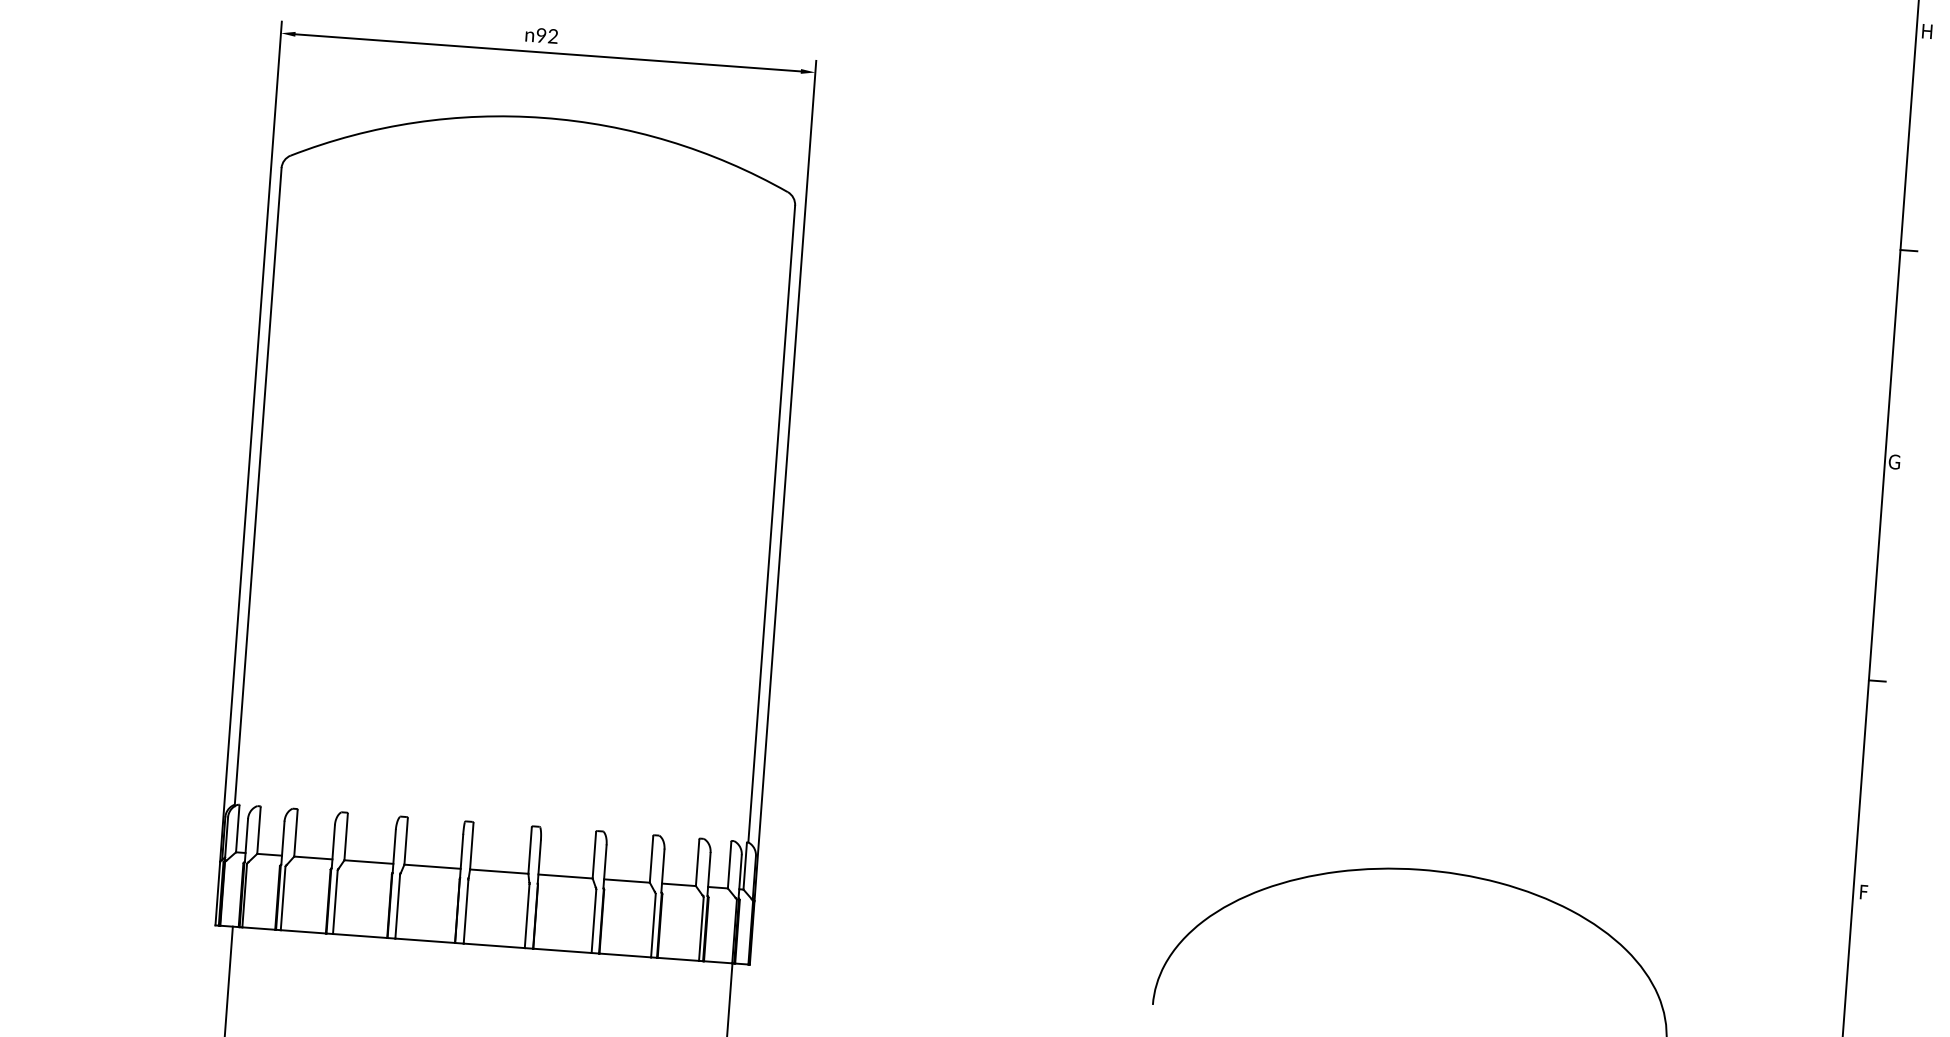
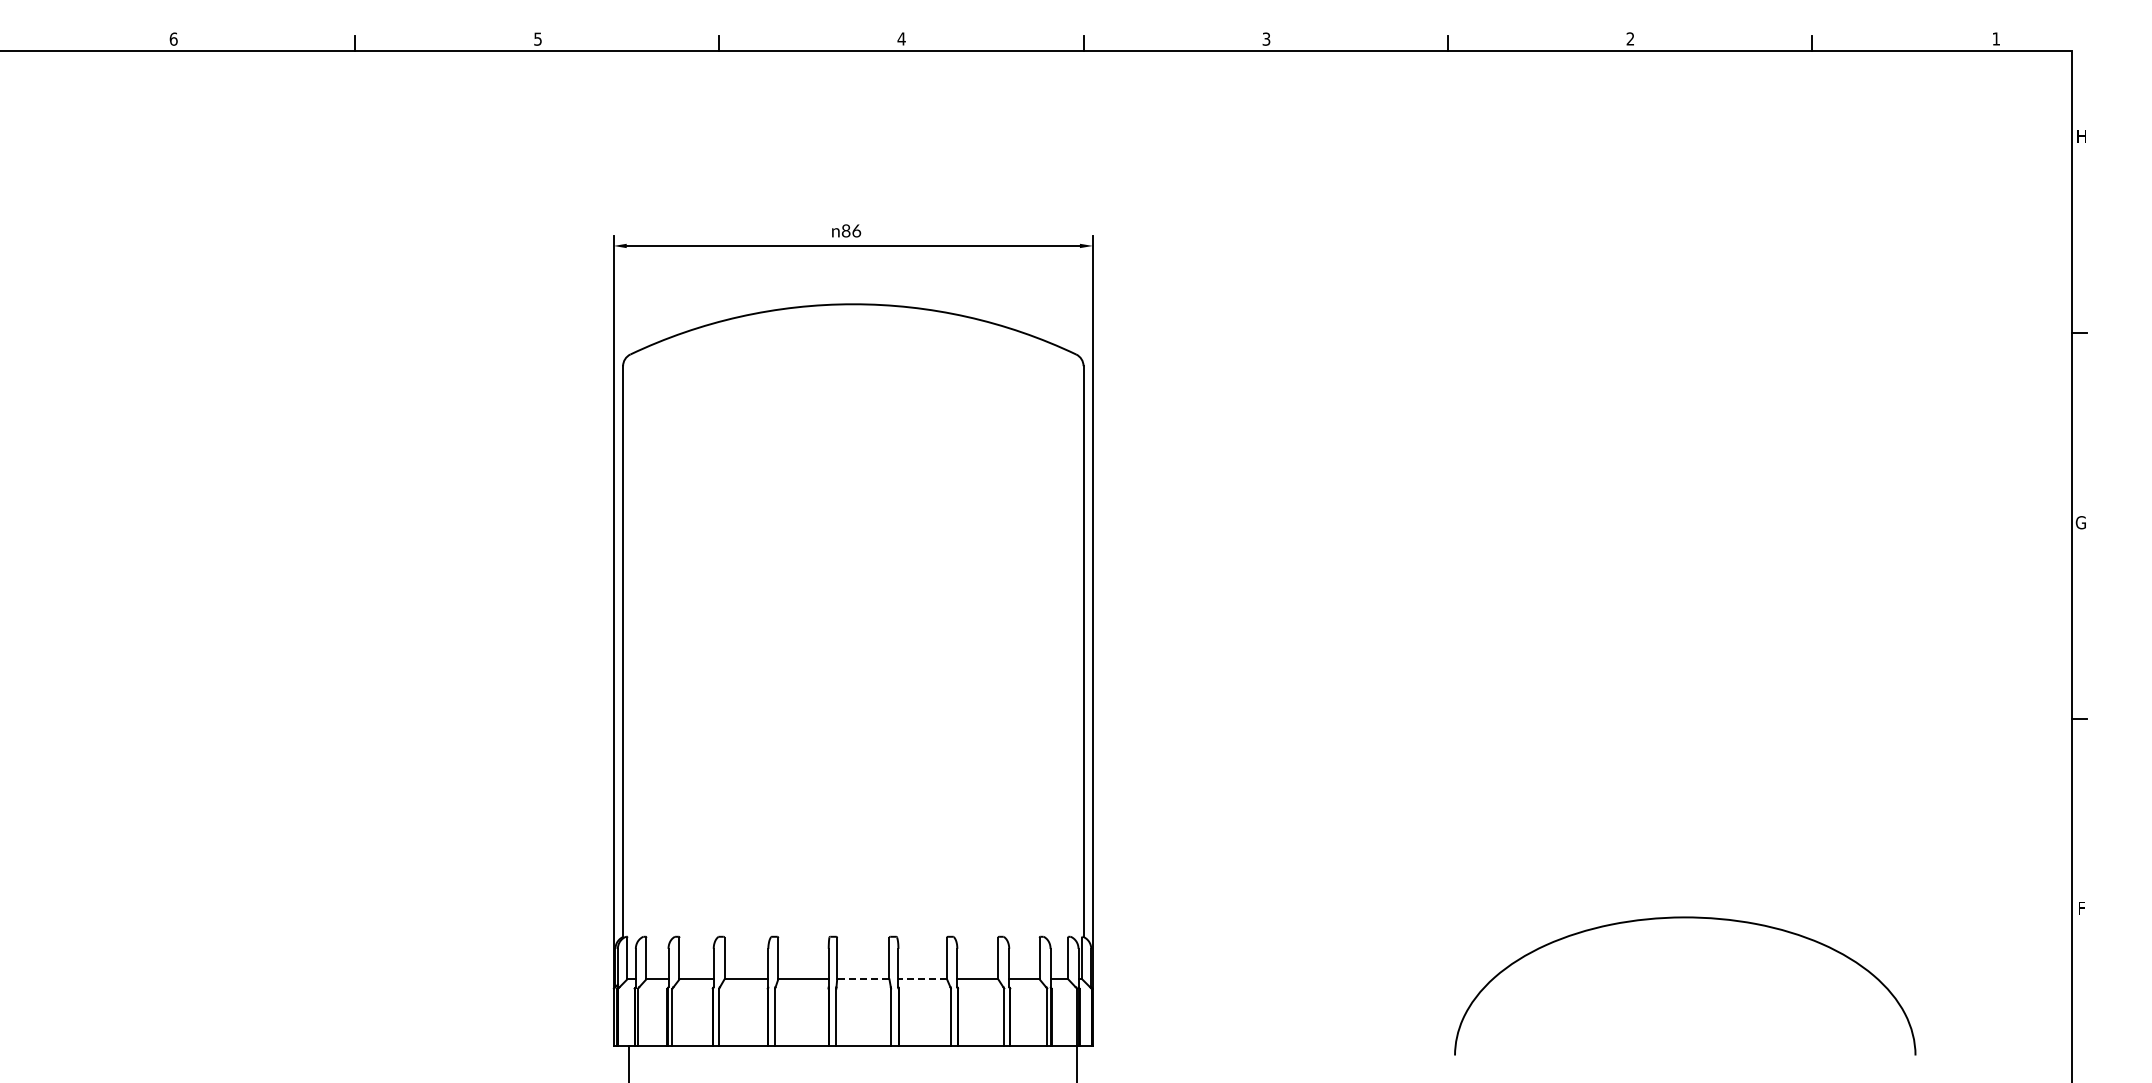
text: (547, 35) -> (851, 230), 92 -> 86
line: (498, 871) -> (862, 979), solid -> dashed
line: (565, 876) -> (922, 979), solid -> dashed

